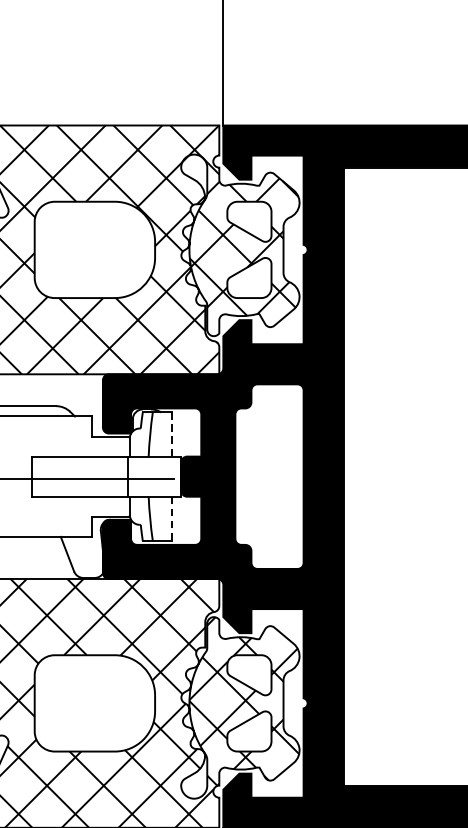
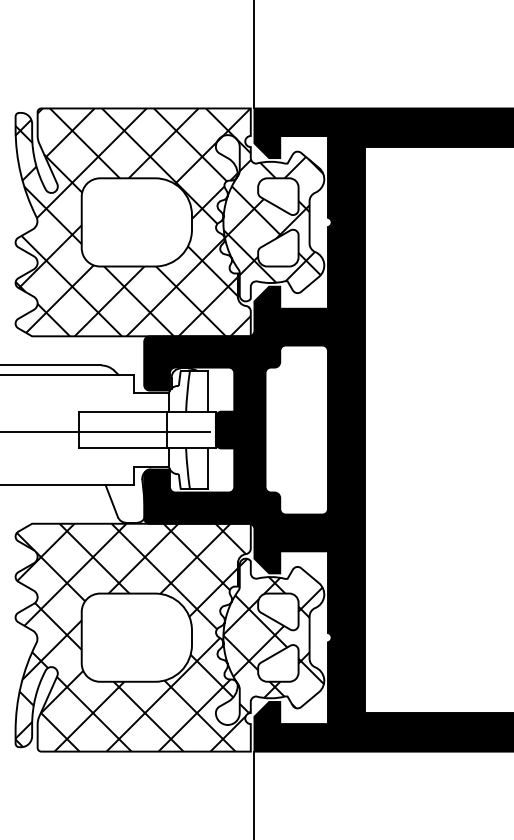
line: (172, 434) -> (207, 391), dashed -> solid
line: (172, 519) -> (207, 469), dashed -> solid

